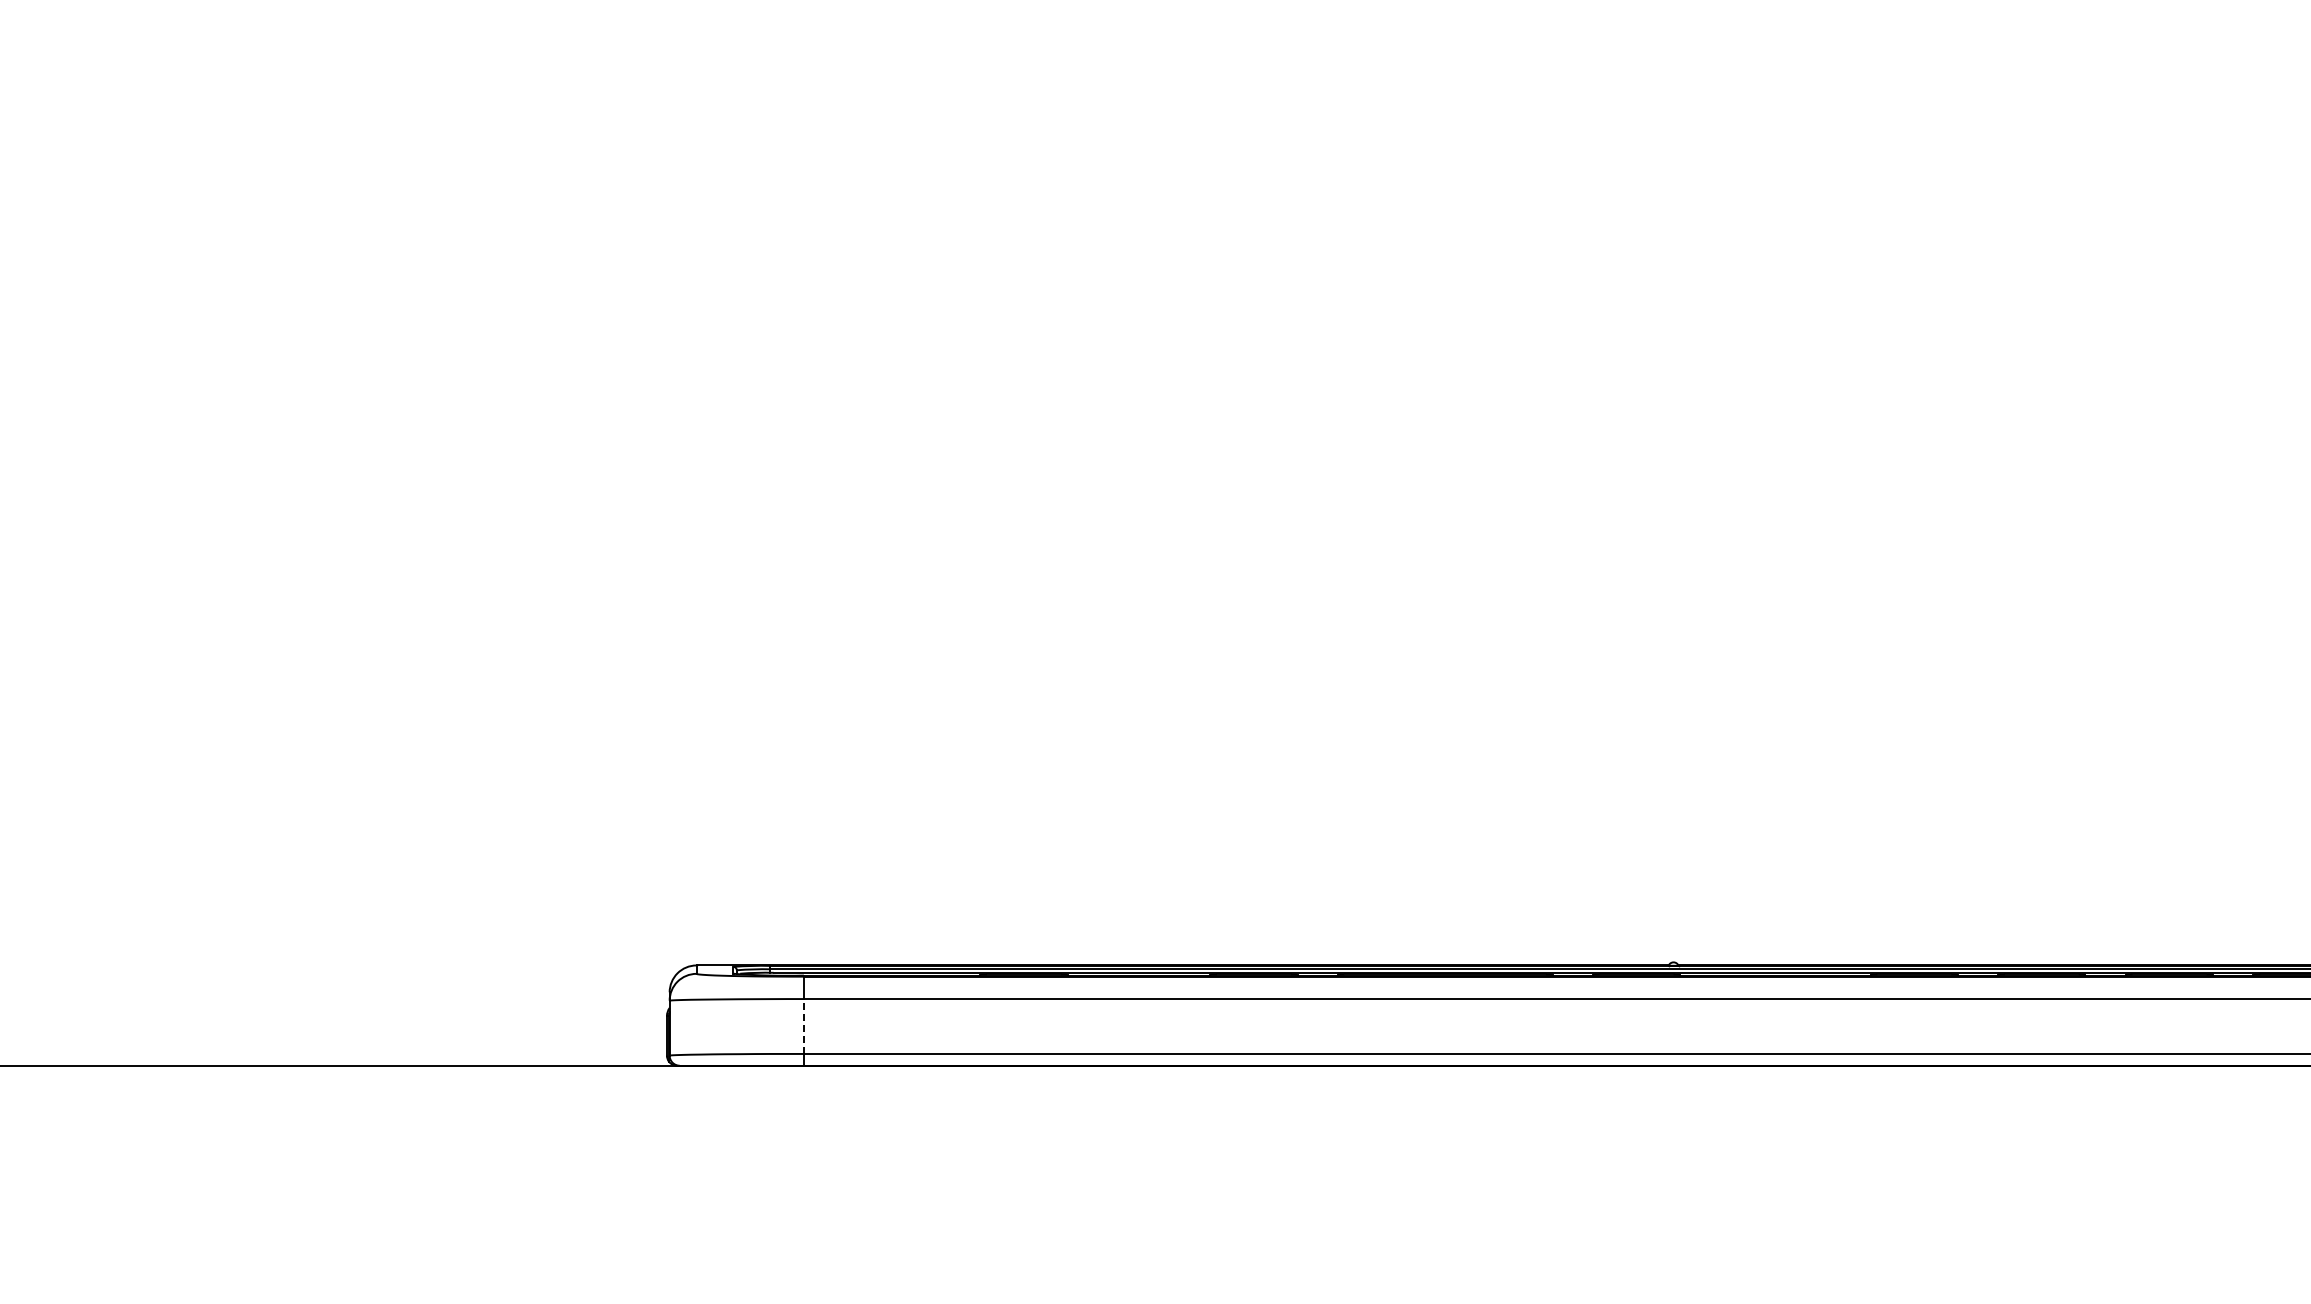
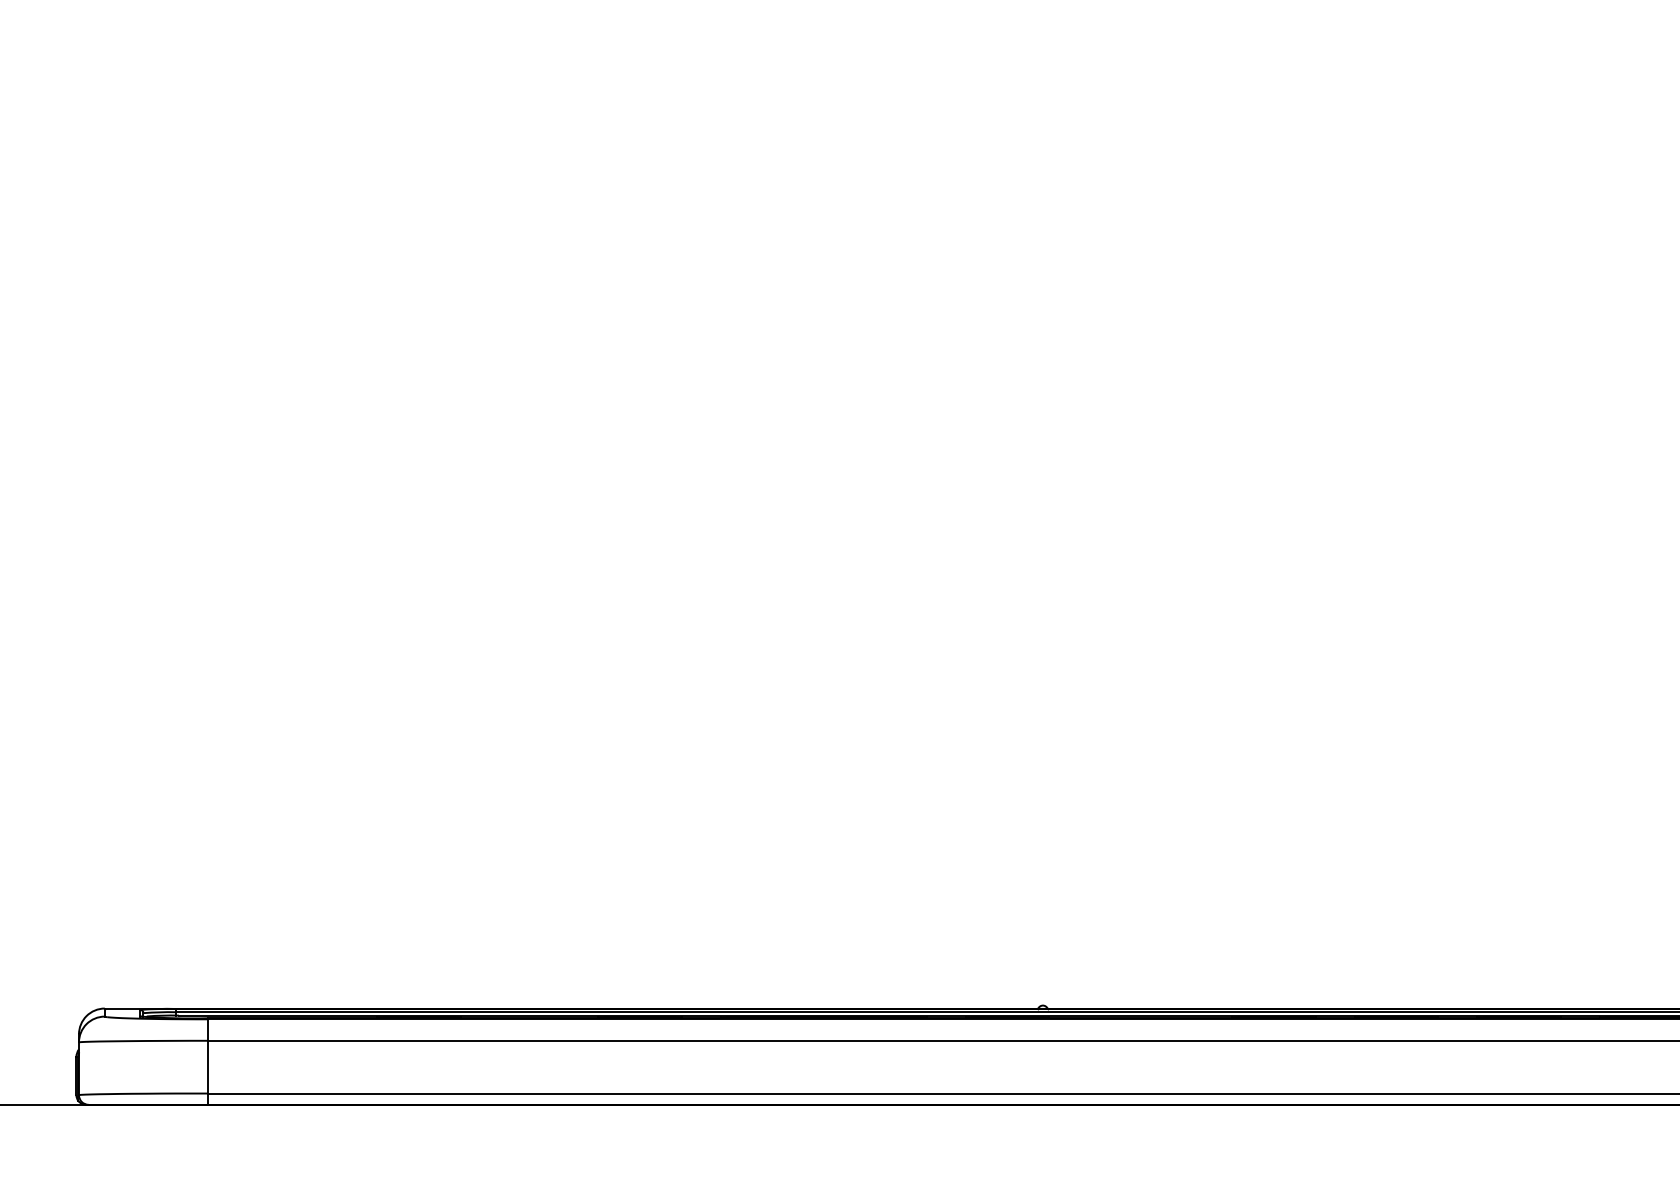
line: (803, 1026) -> (207, 1067), dashed -> solid

